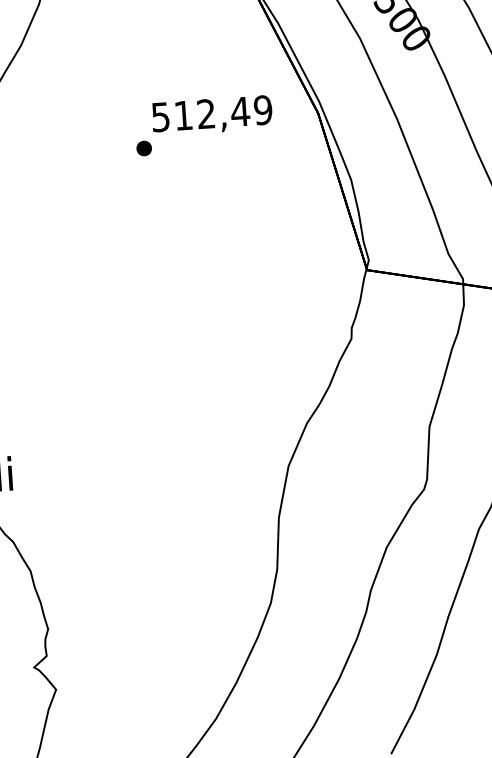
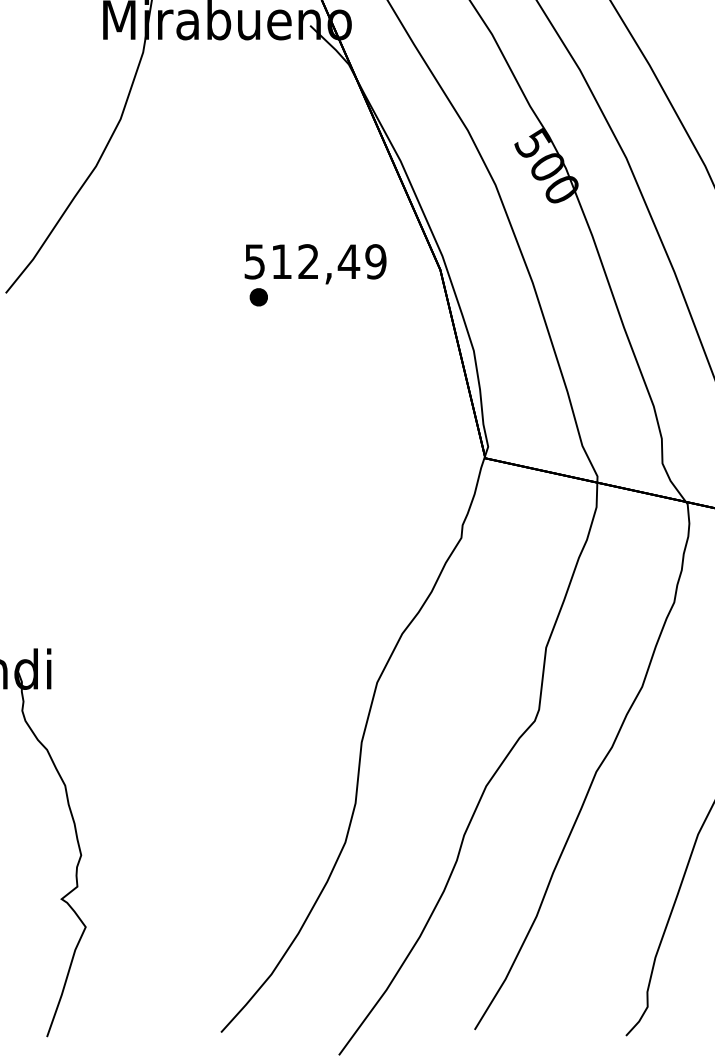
part: (143, 148) -> (258, 297), moved

